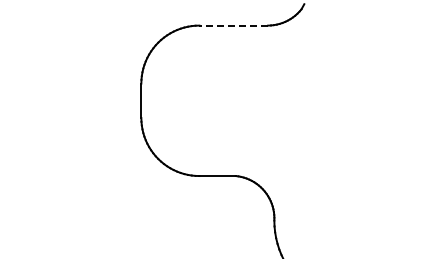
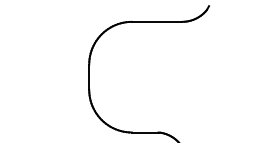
line: (233, 25) -> (156, 21), dashed -> solid

